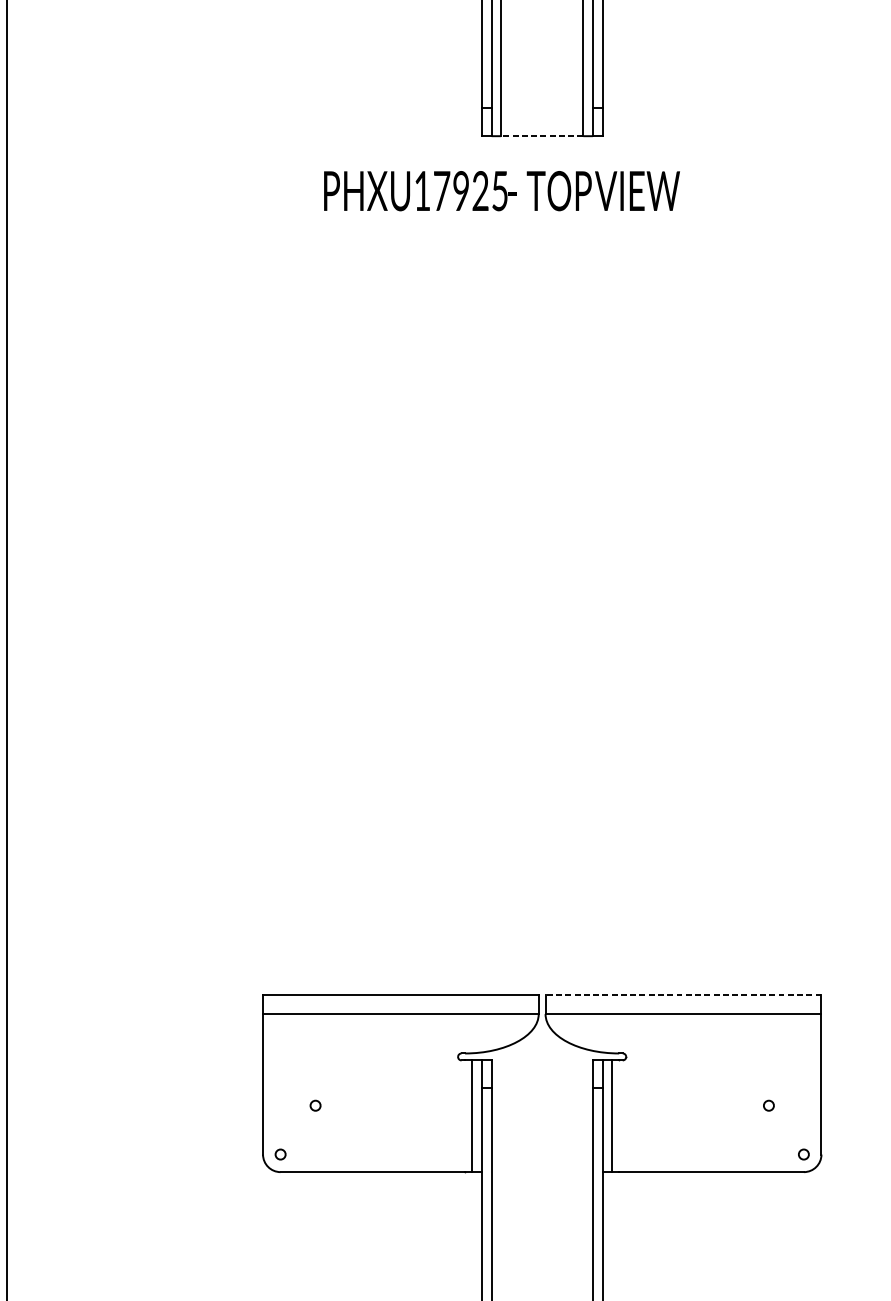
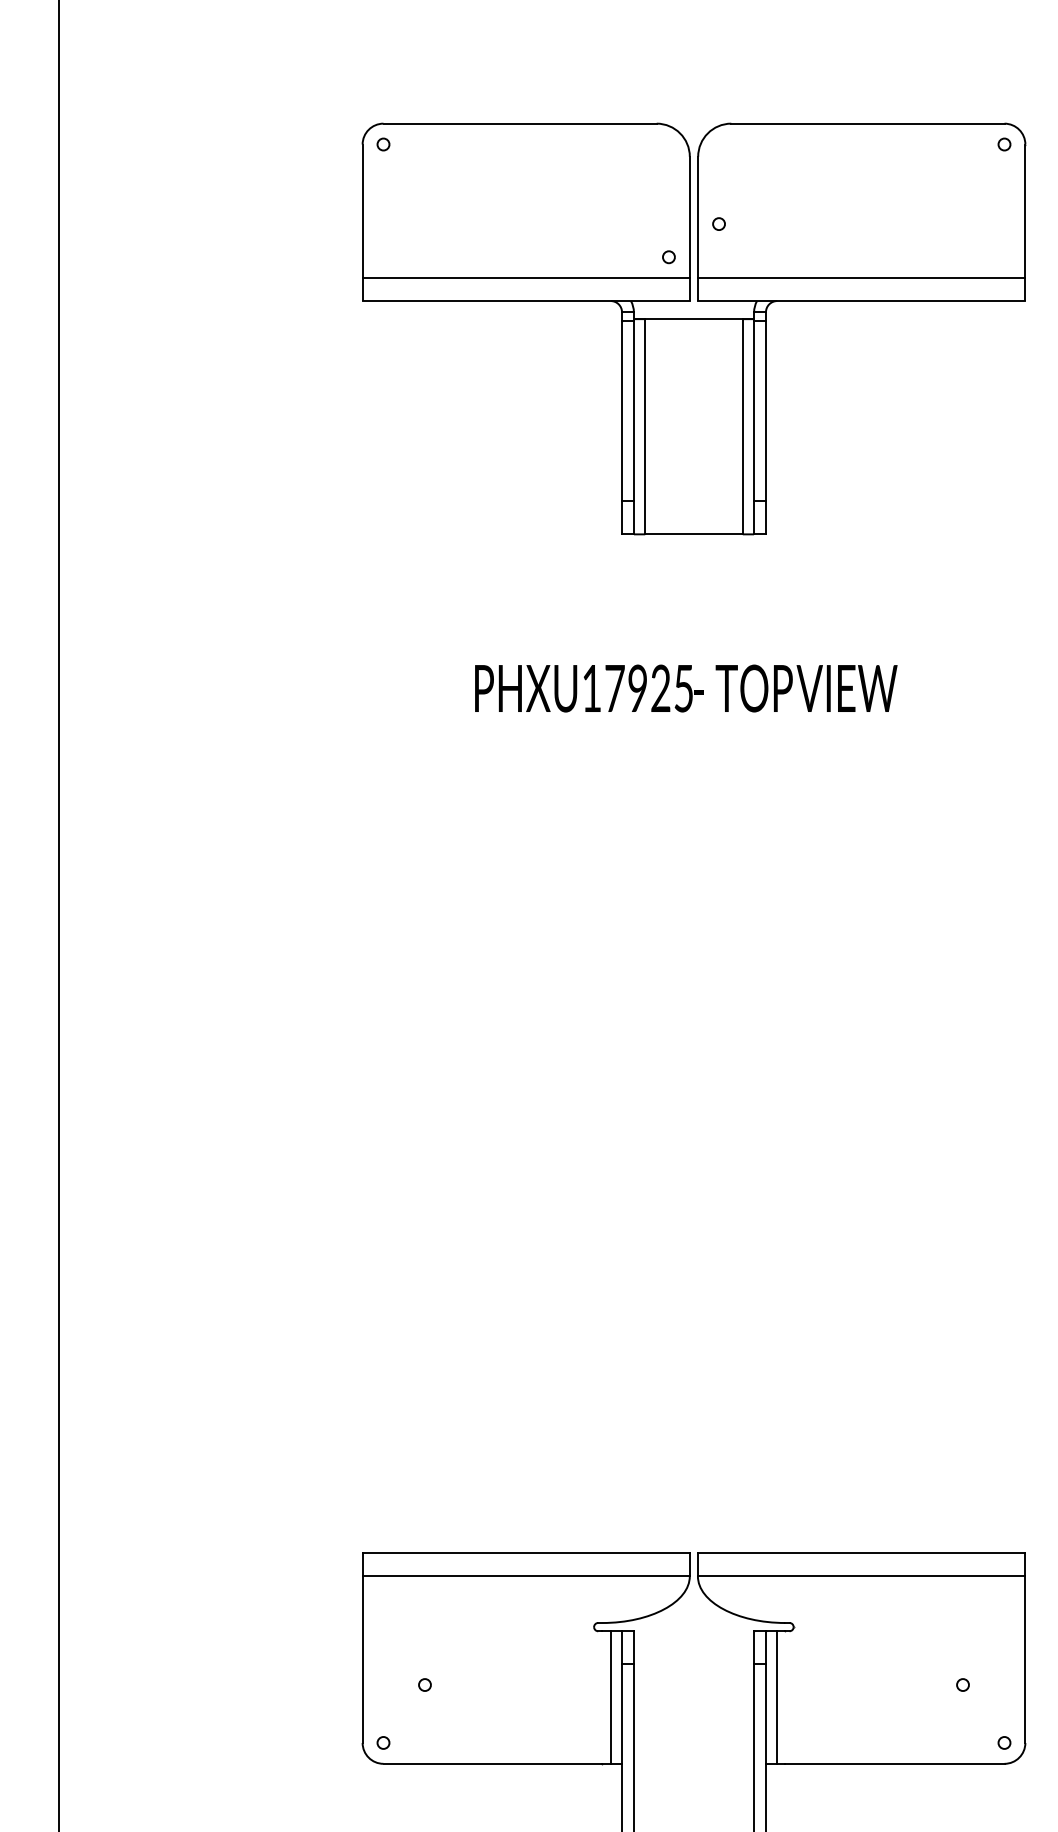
line: (542, 136) -> (694, 534), dashed -> solid
text: (502, 191) -> (686, 688), moved
line: (683, 994) -> (861, 1553), dashed -> solid

